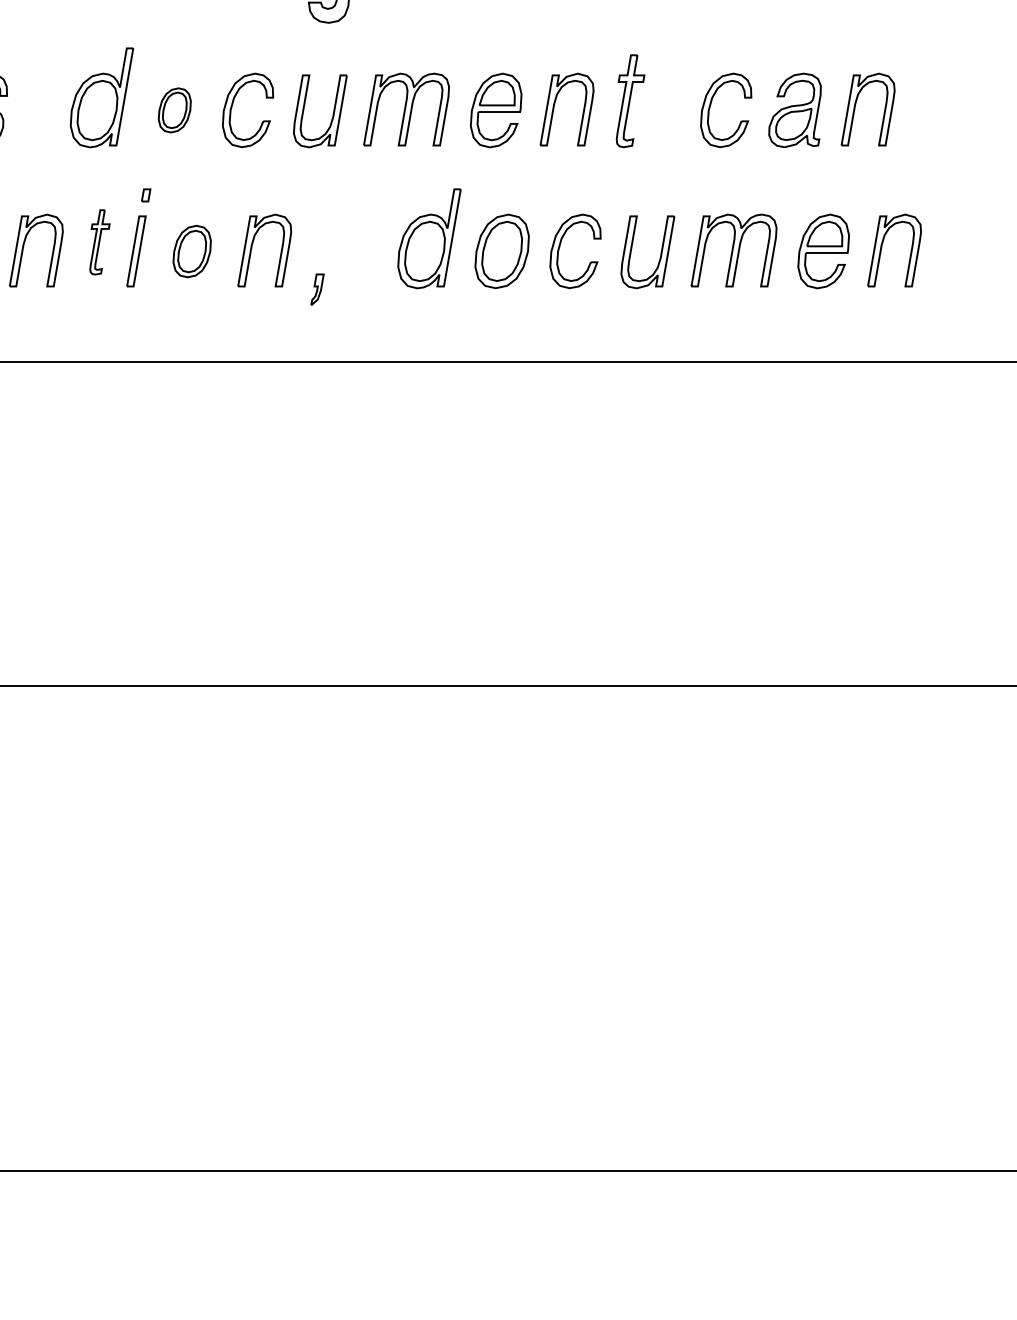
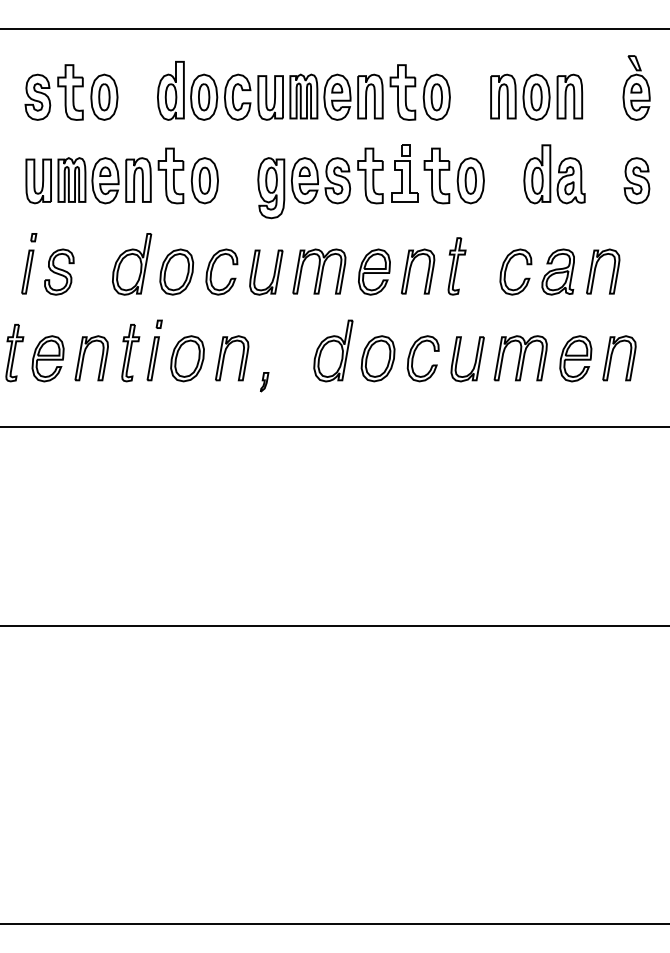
part: (174, 109) -> (176, 271), size x1.67
part: (99, 242) -> (130, 353), size x1.43
part: (192, 250) -> (187, 358), size x1.43

